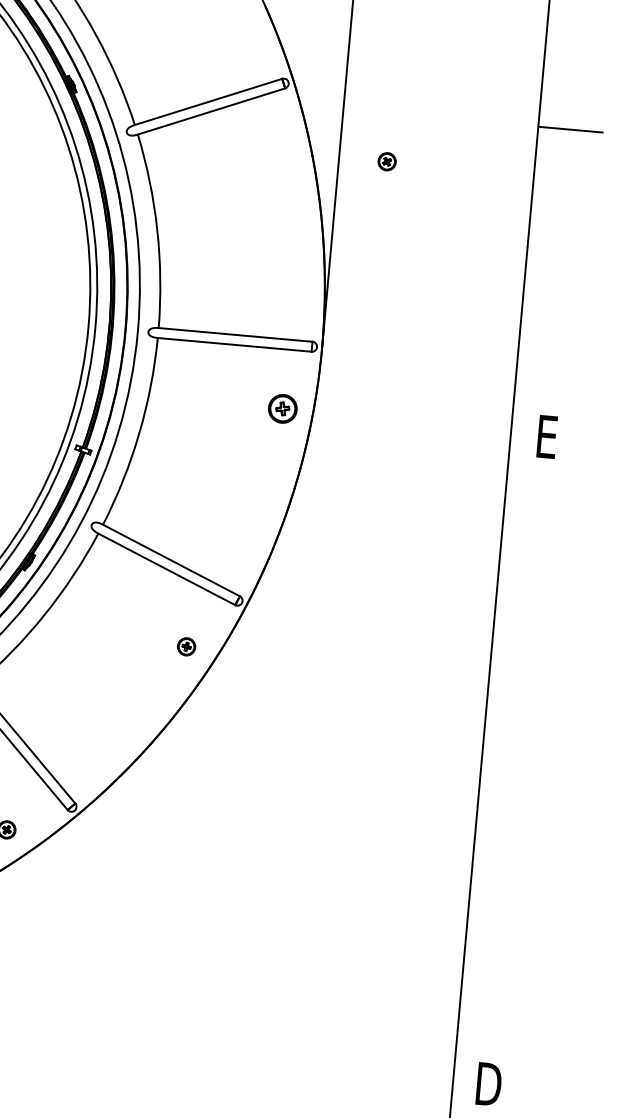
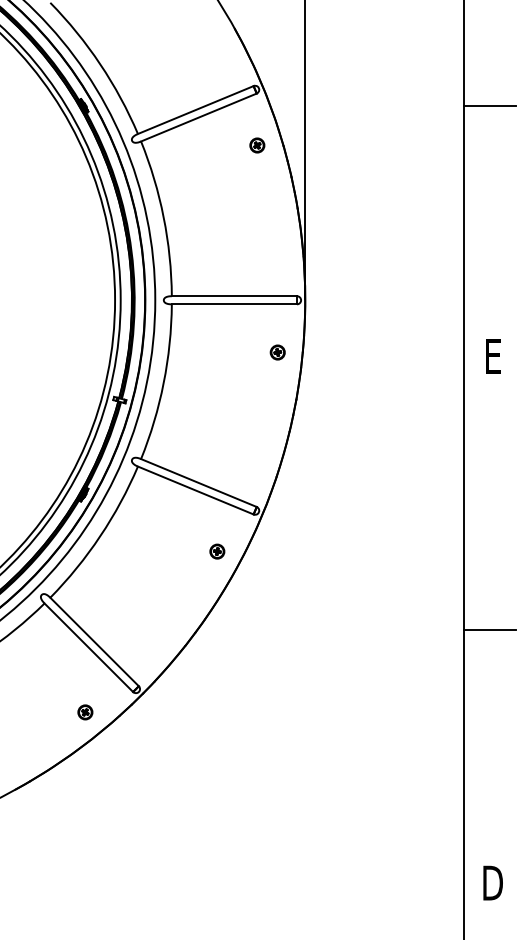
part: (387, 161) -> (257, 145), moved
part: (282, 408) -> (277, 352), size x0.62
line: (512, 773) -> (489, 630), added

